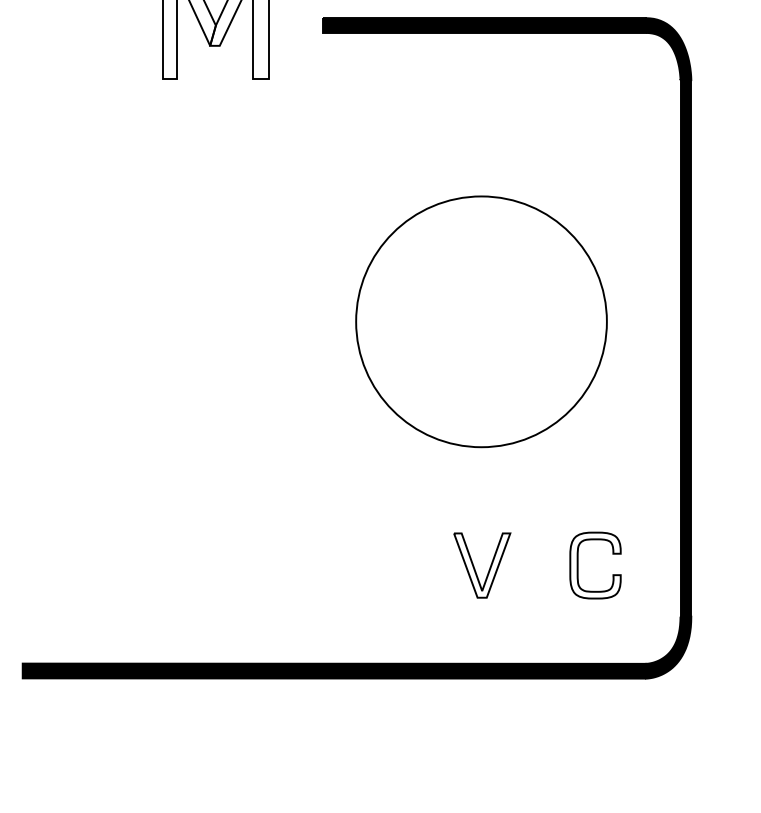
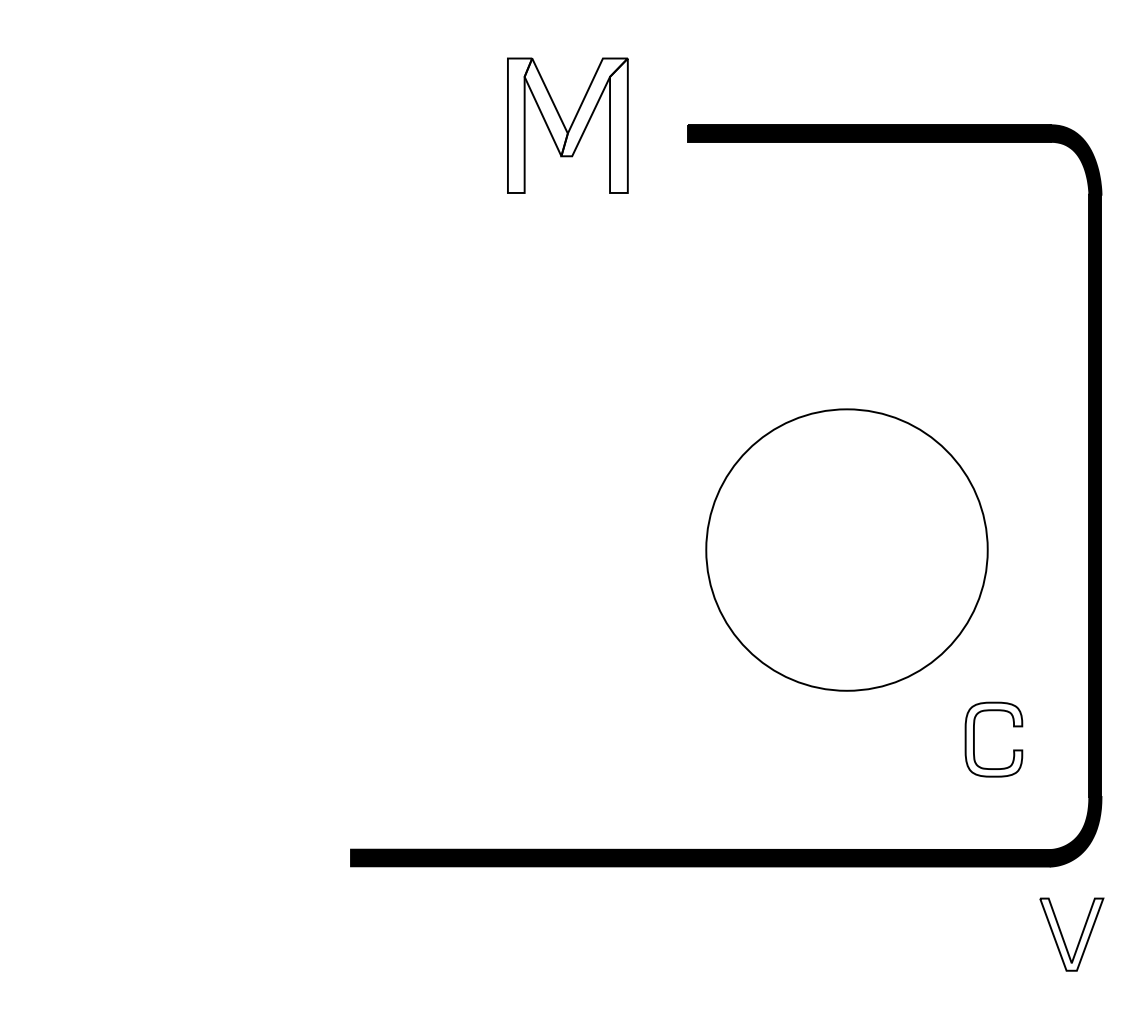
part: (481, 321) -> (846, 549), moved
part: (474, 567) -> (1063, 936), moved

